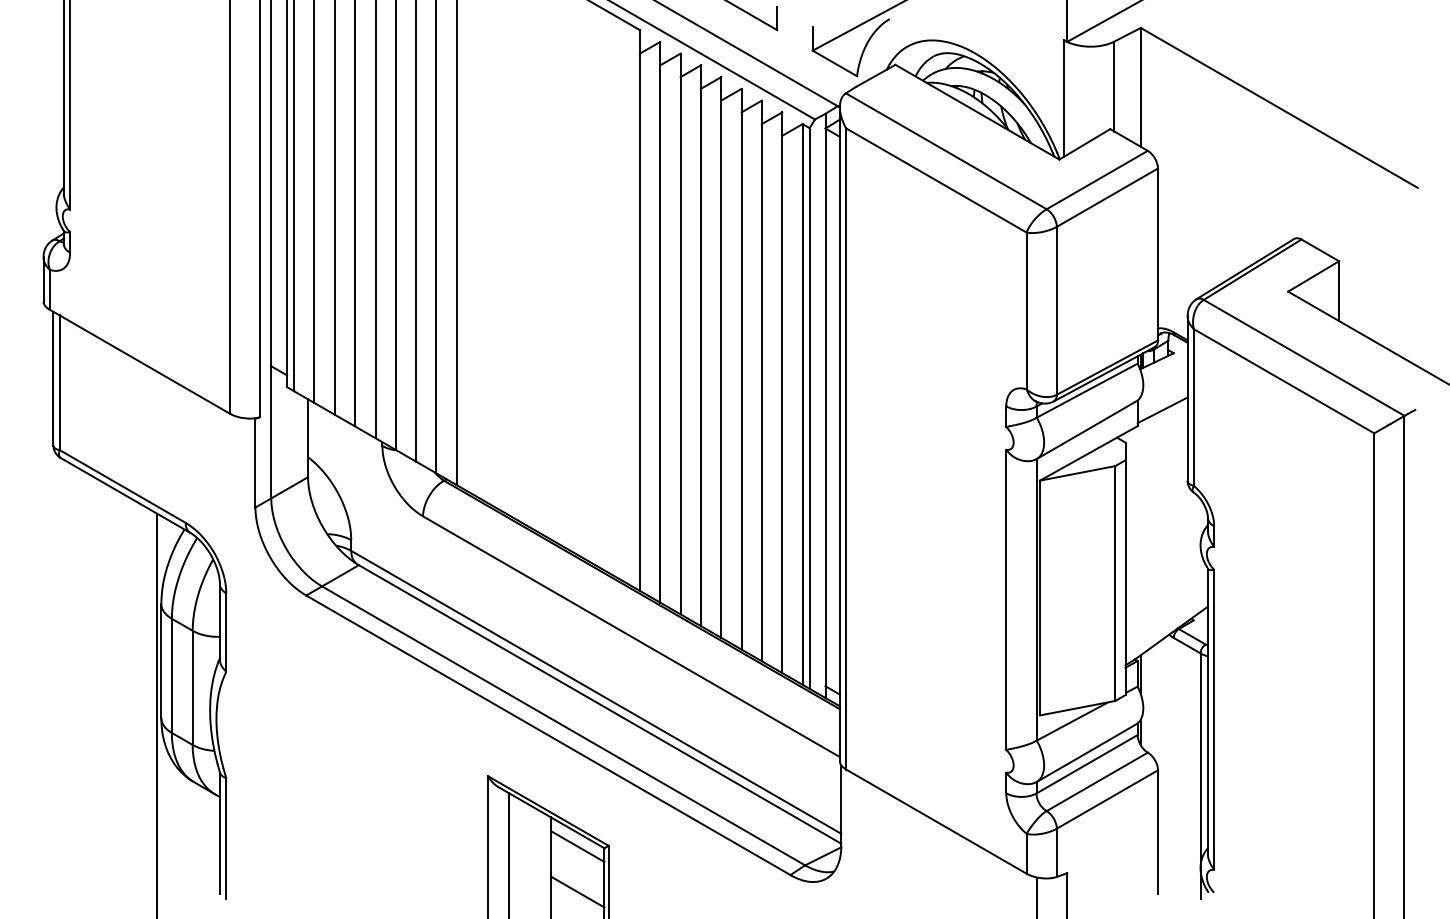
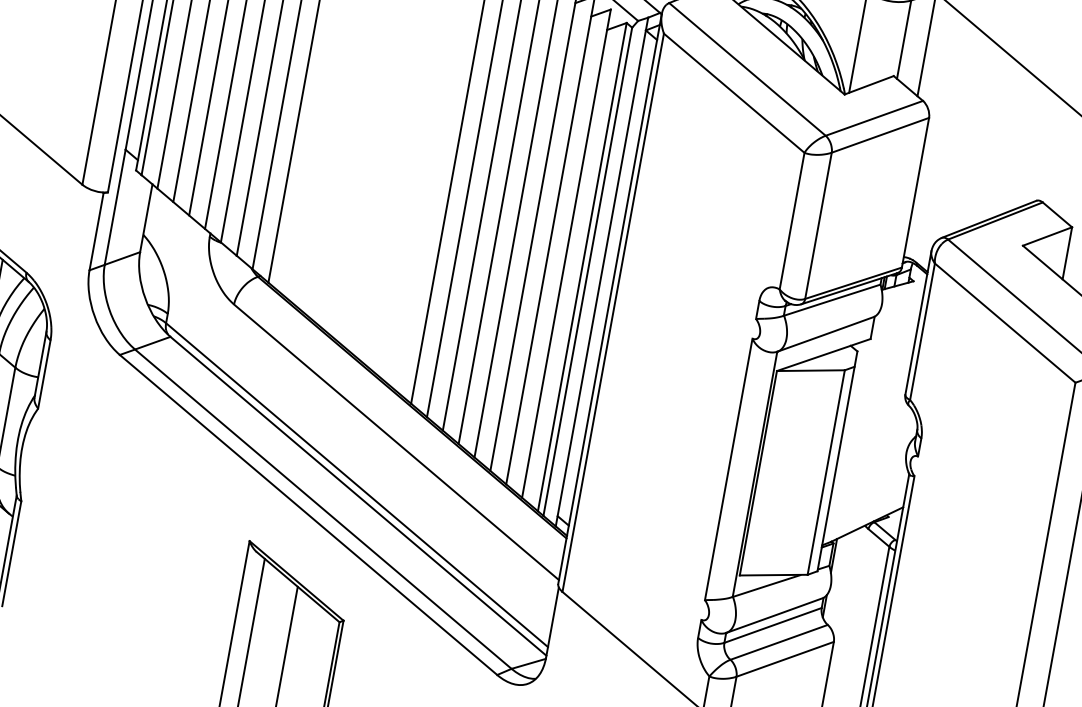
line: (1162, 410) -> (894, 329), removed
line: (577, 846) -> (316, 616), removed
line: (577, 891) -> (309, 655), removed

